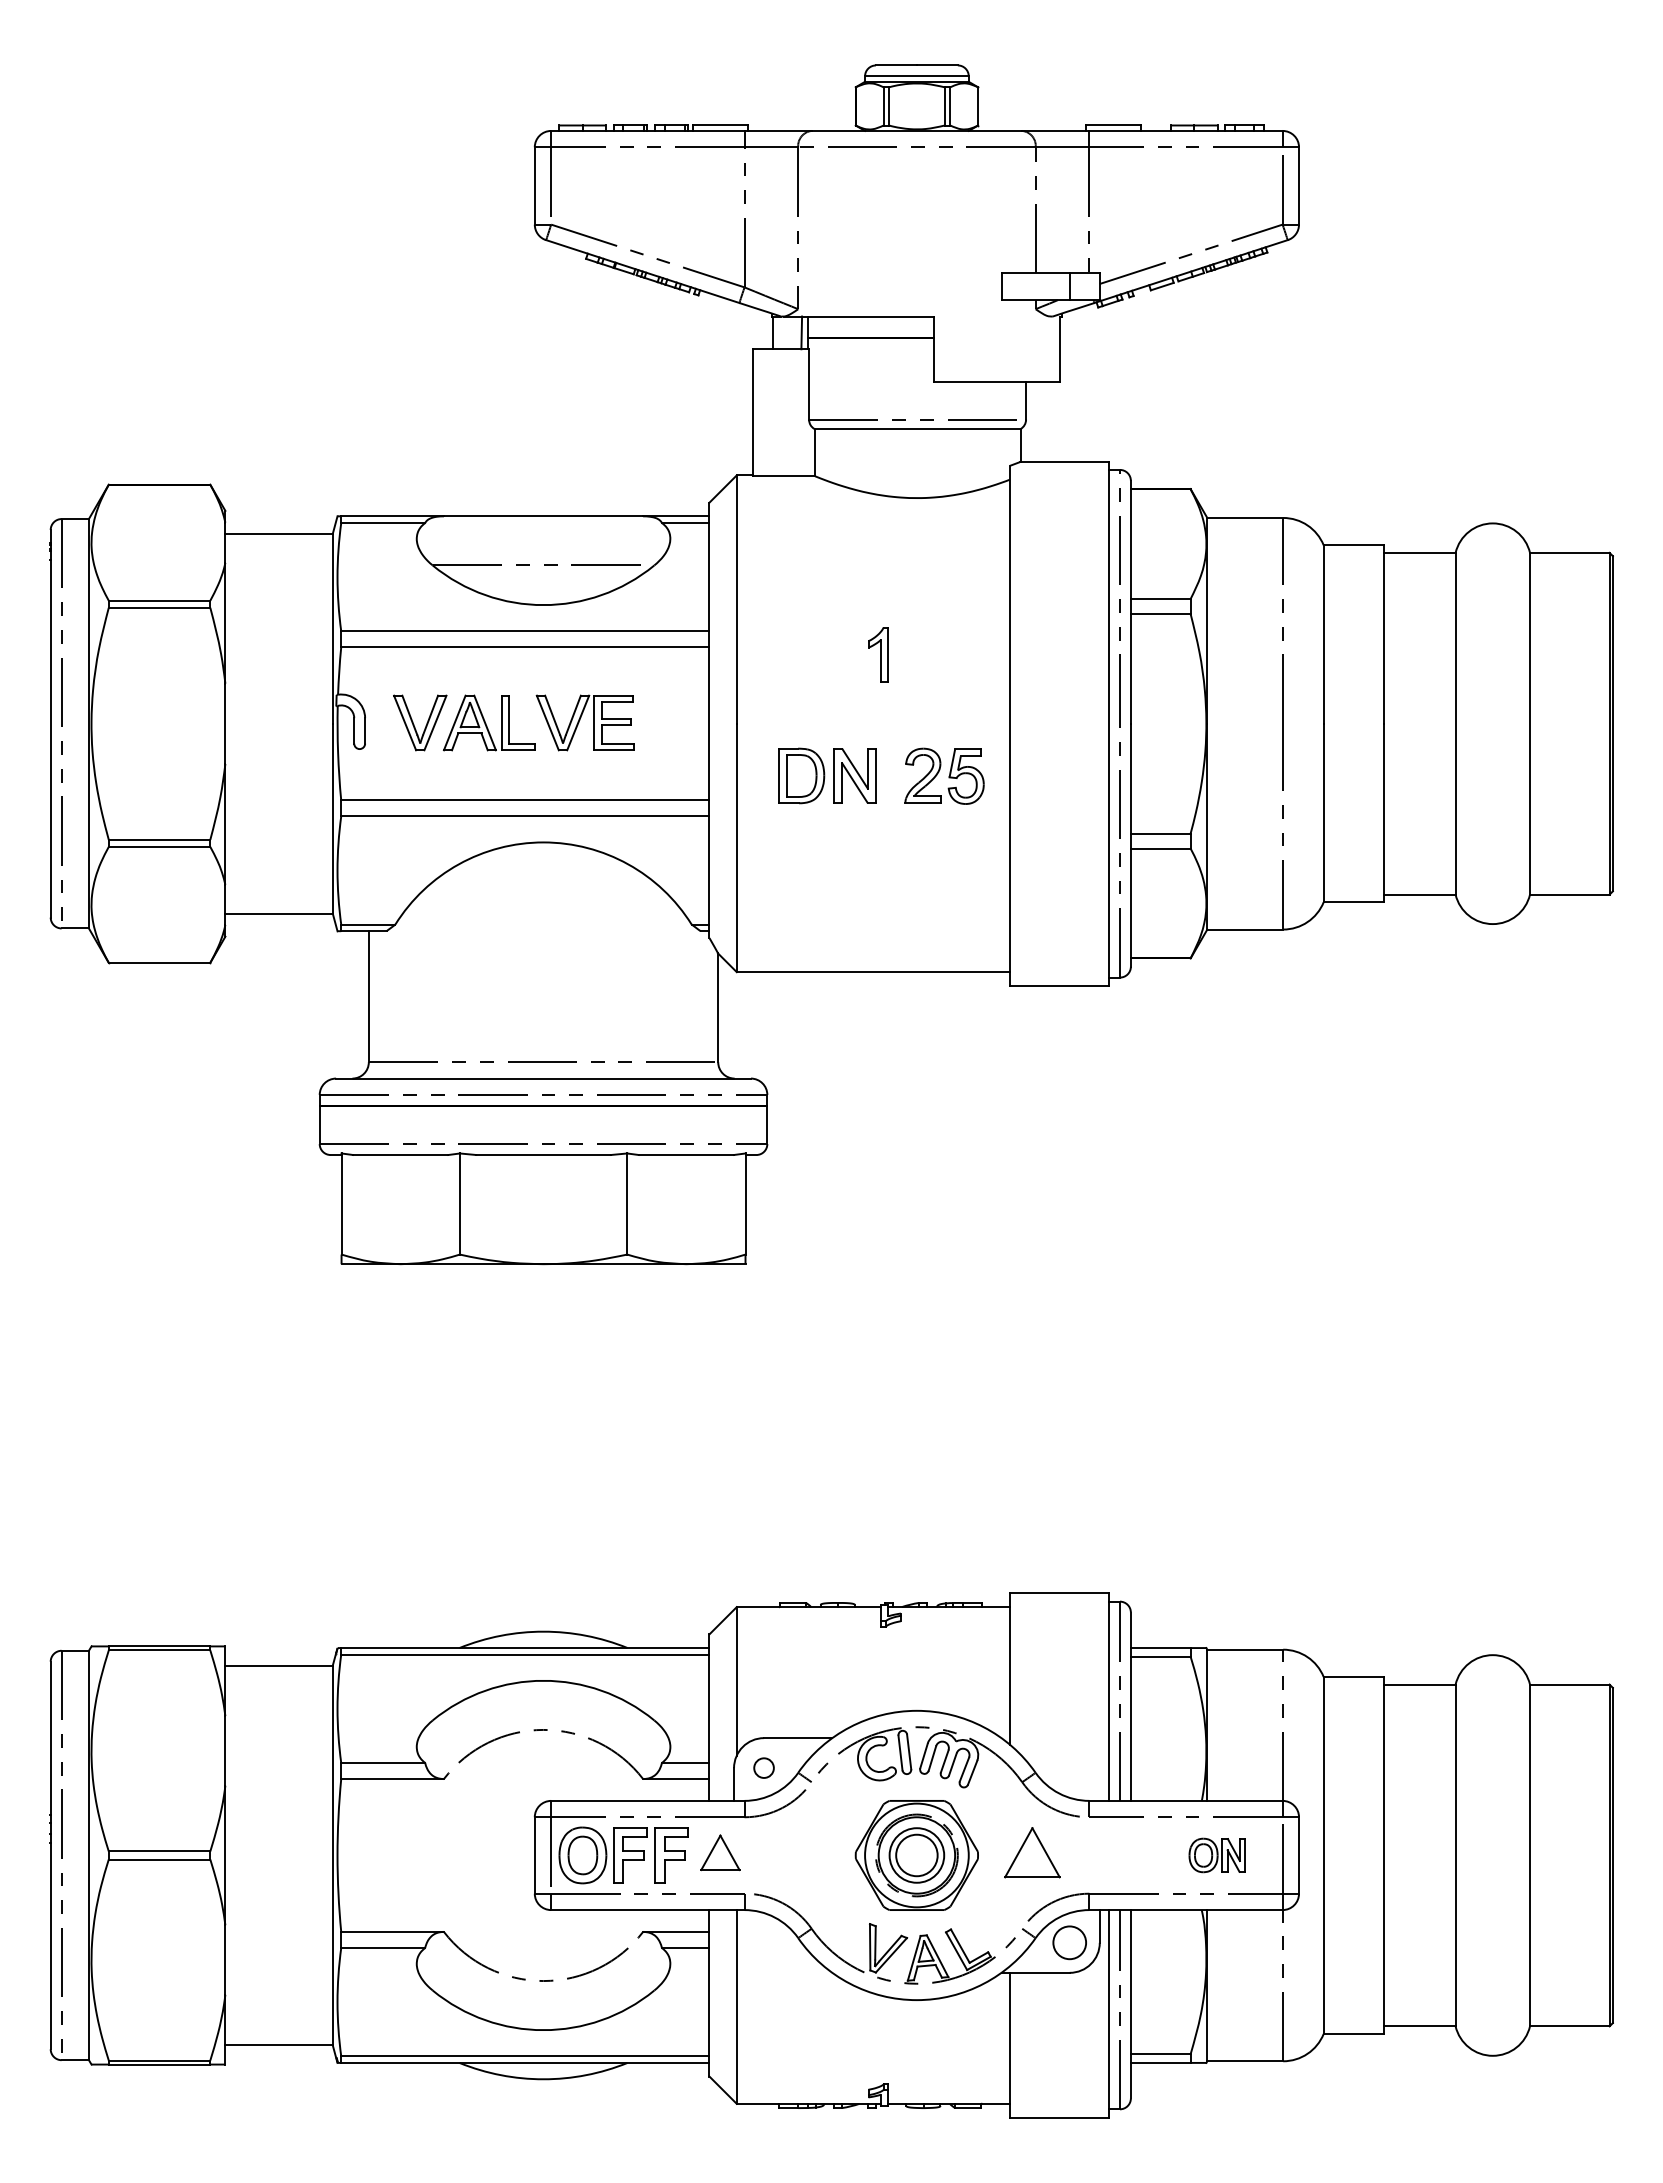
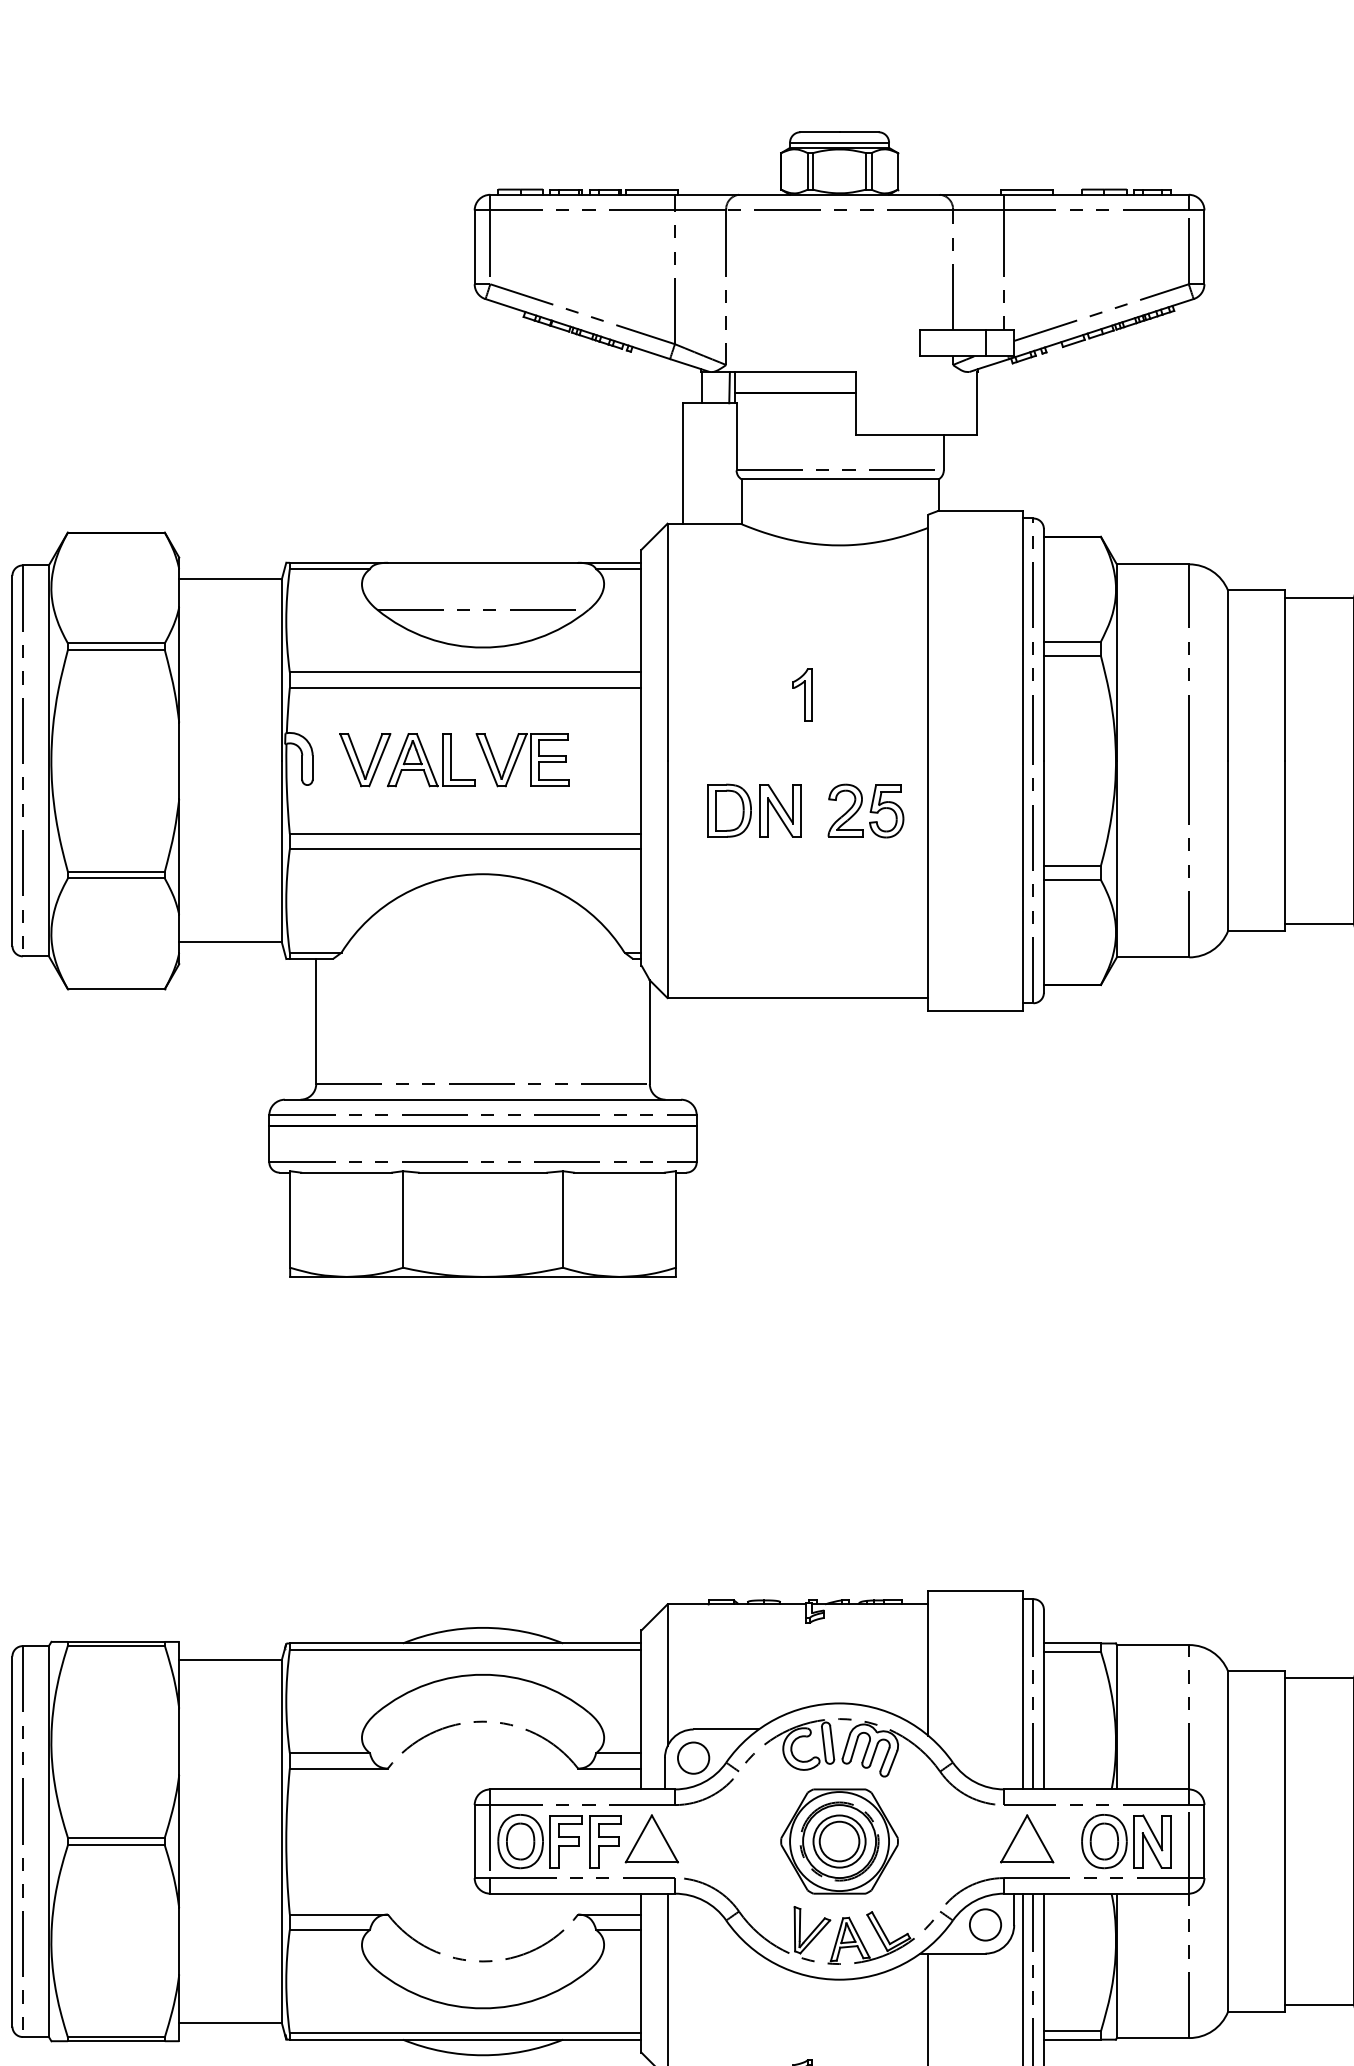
circle: (763, 1767) -> (693, 1757), size x1.67
part: (720, 1852) -> (652, 1838), size x1.43
part: (1032, 1852) -> (1027, 1838), moved
part: (1217, 1855) -> (1126, 1841), size x1.67

